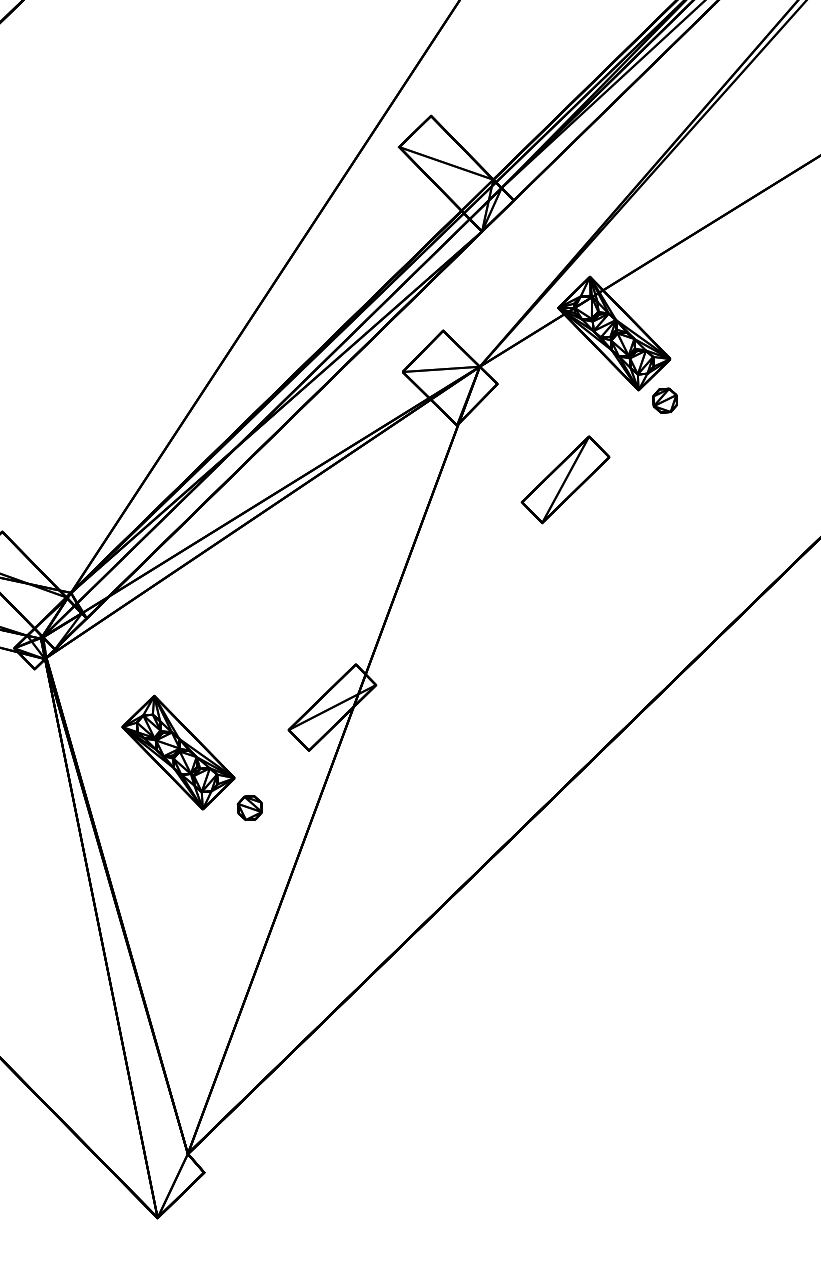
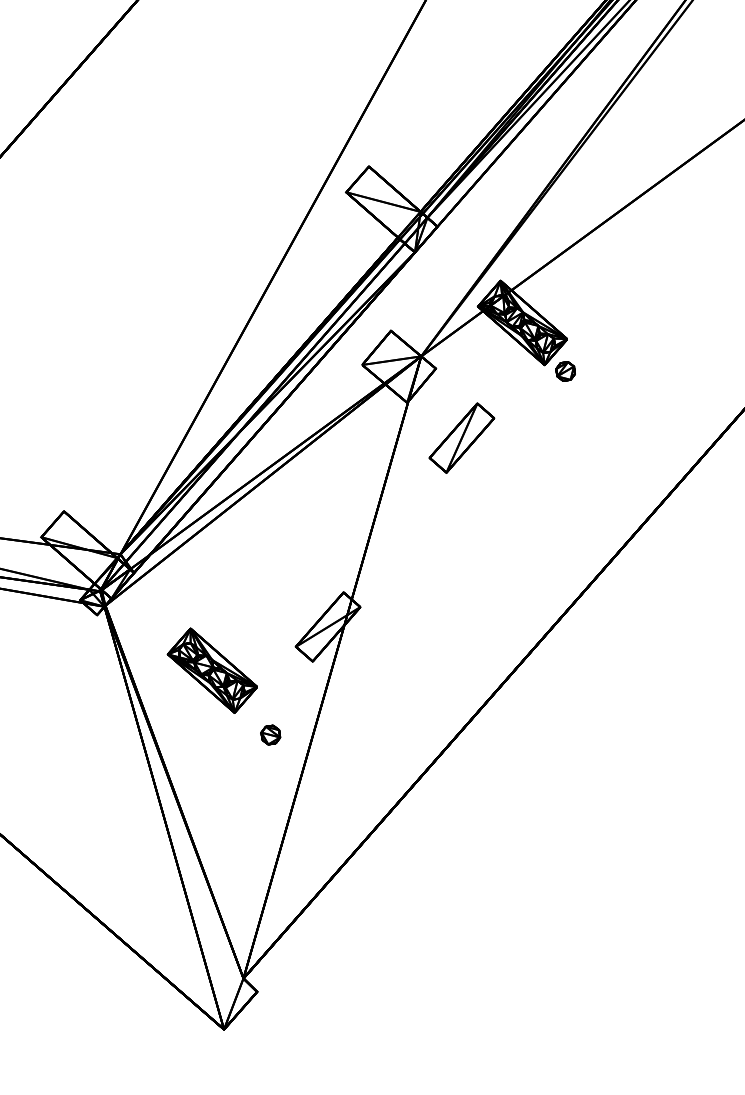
part: (565, 478) -> (461, 437), moved
part: (249, 807) -> (270, 734), moved

